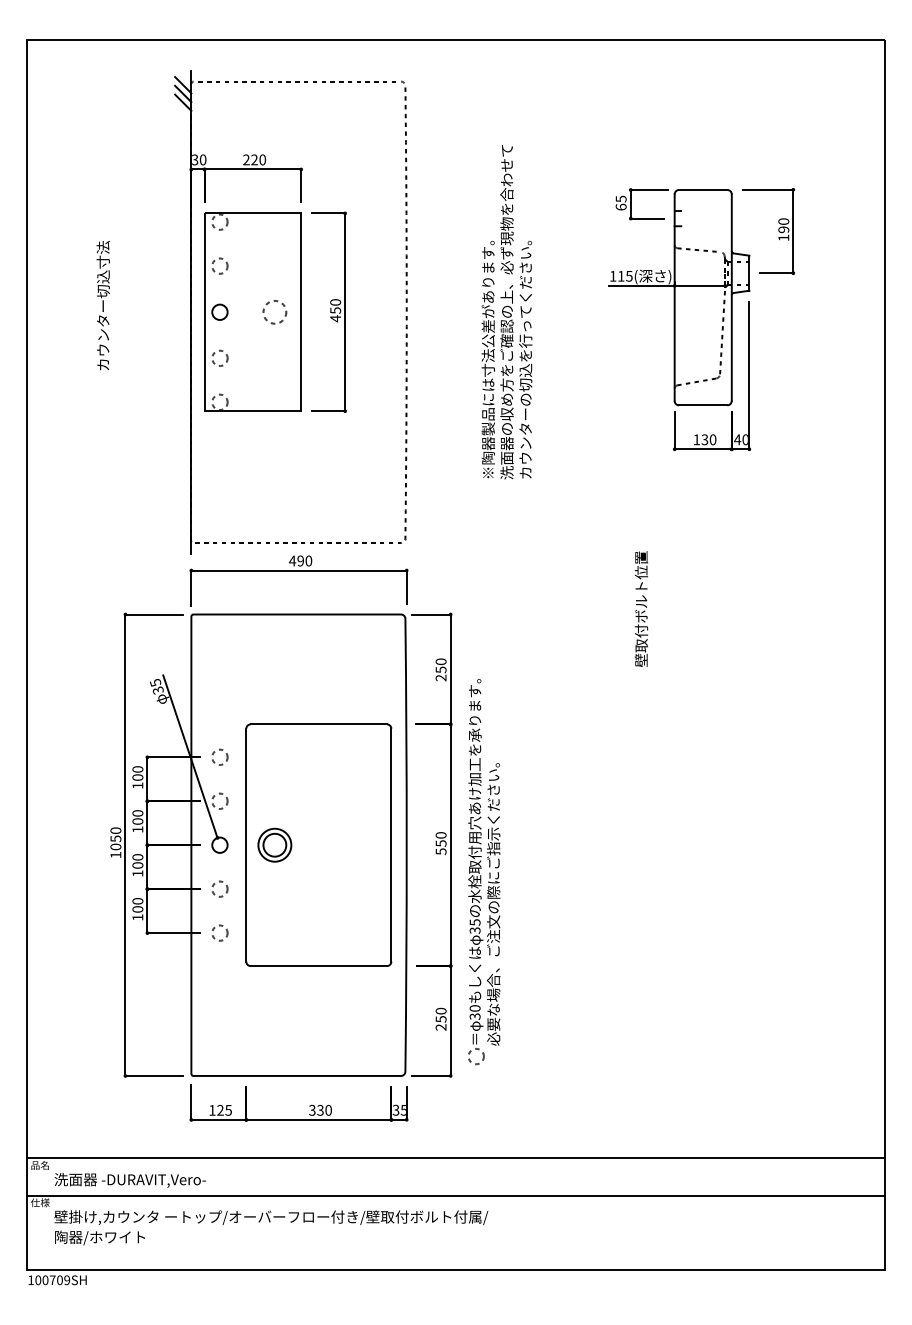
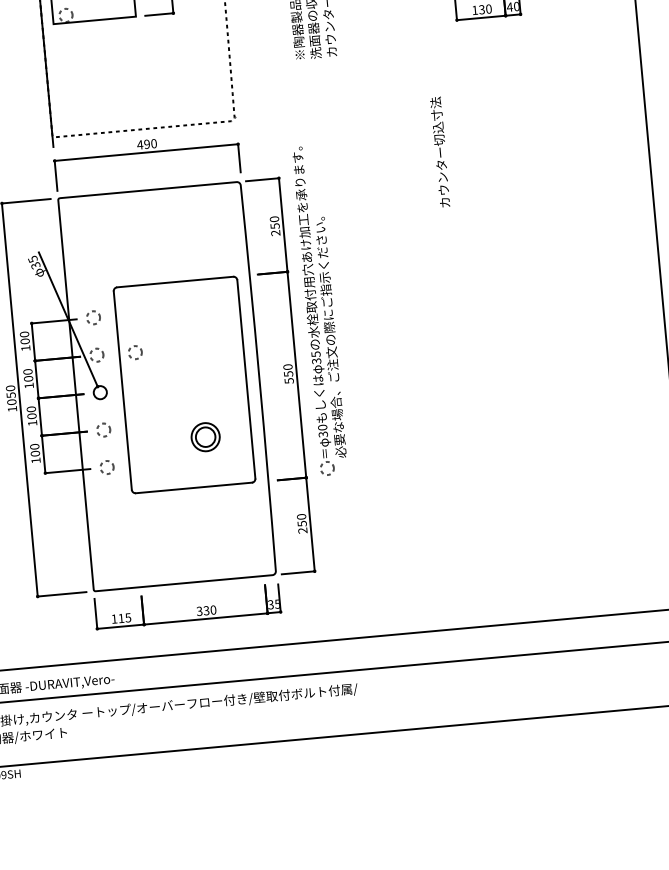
text: (641, 601) -> (440, 152), 壁取付ボルト位置 -> カウンター切込寸法
circle: (264, 801) -> (134, 351), added
part: (274, 844) -> (205, 436), moved
part: (484, 872) -> (320, 311), moved
text: (220, 1109) -> (121, 617), 125 -> 115

